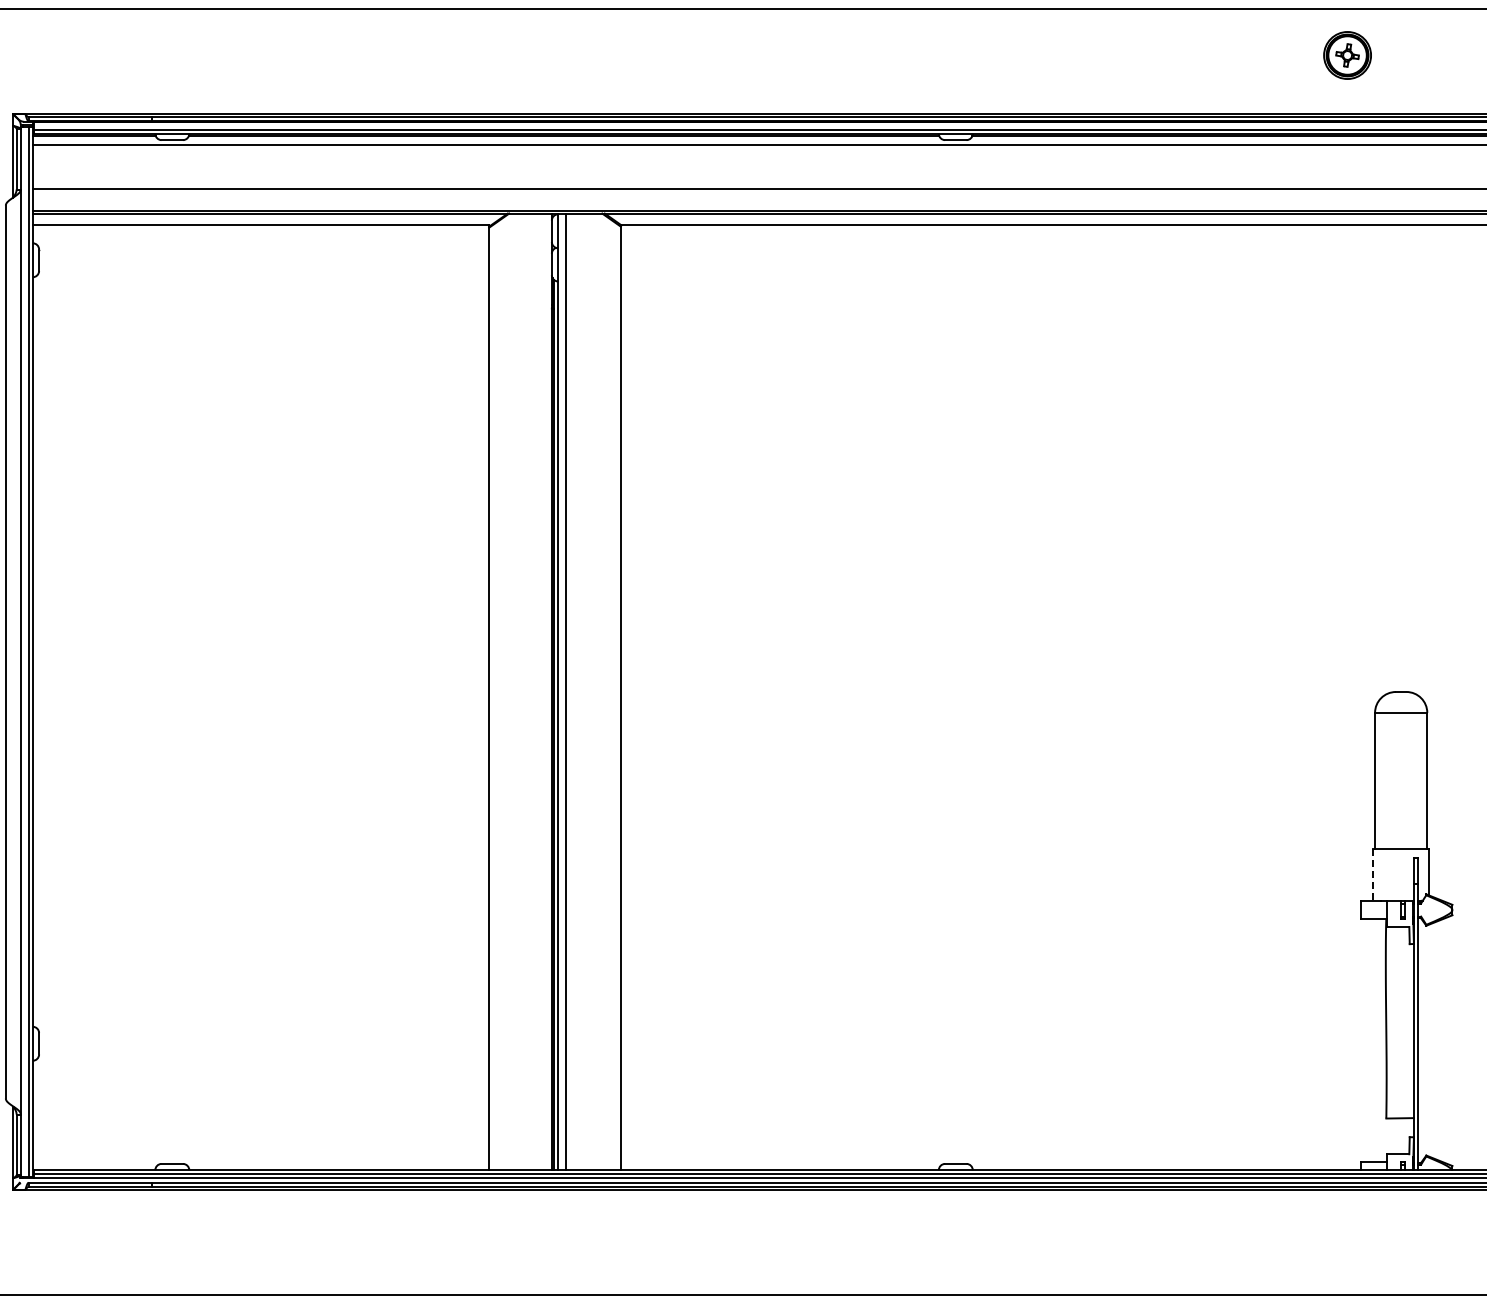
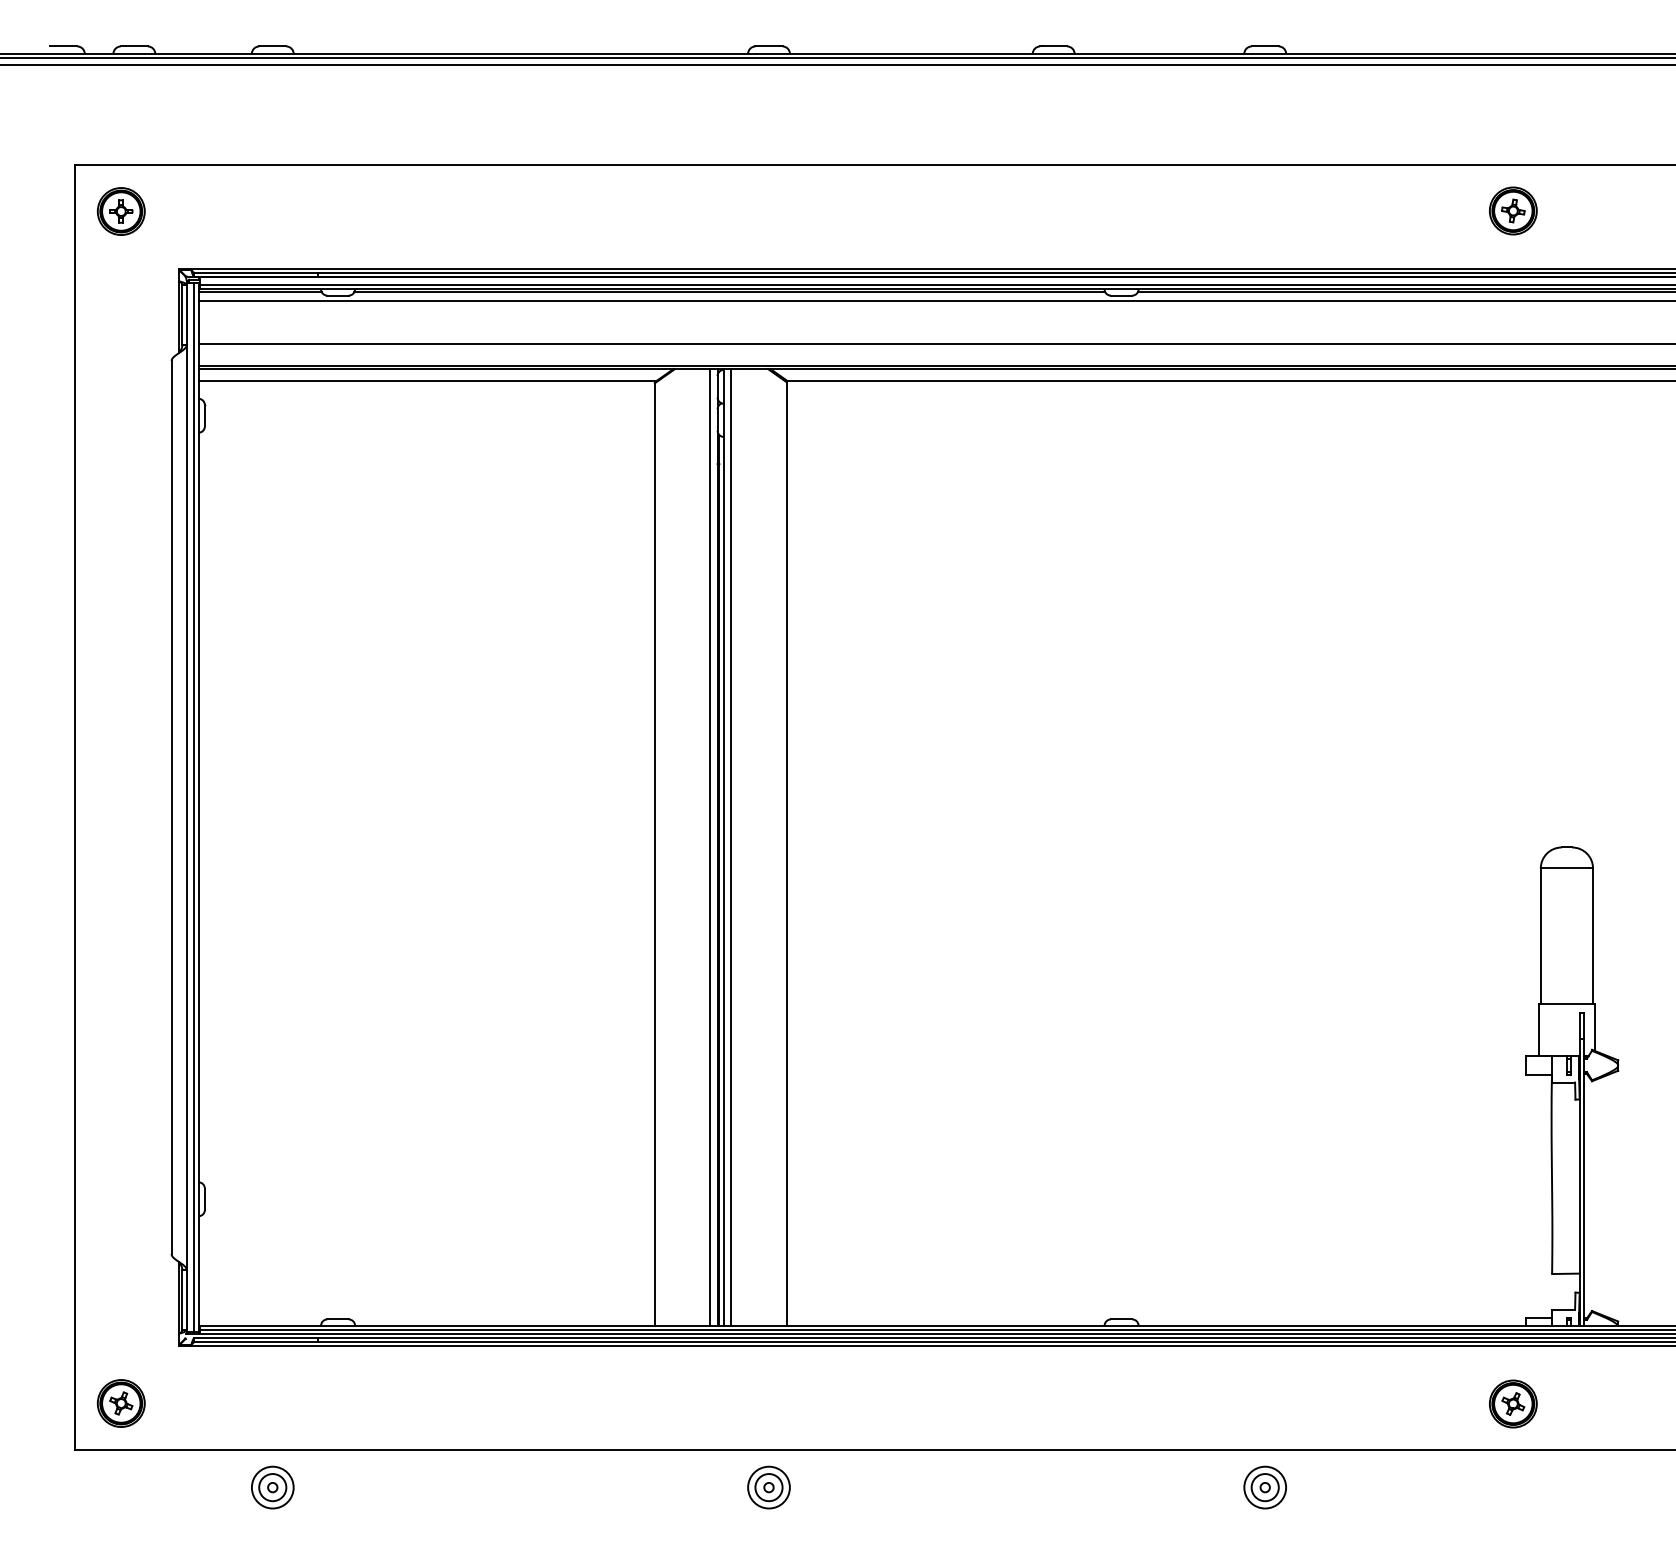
line: (544, 692) -> (710, 847), added
line: (1373, 875) -> (1539, 1030), dashed -> solid
part: (1347, 1248) -> (1513, 1403), added

